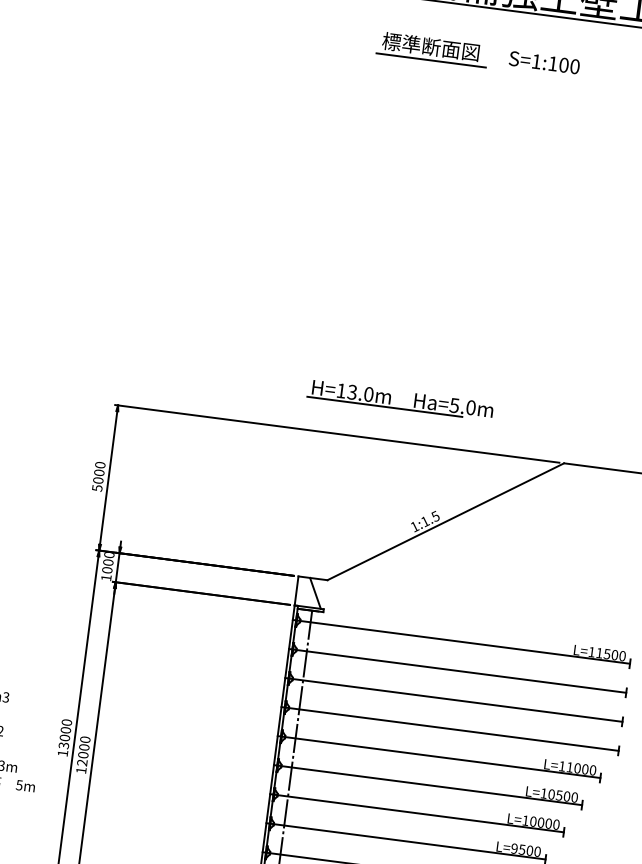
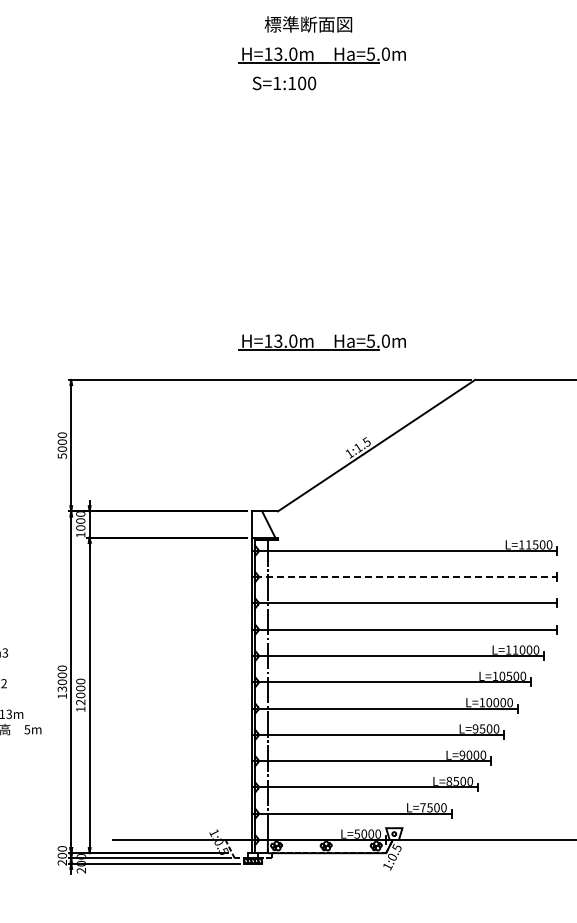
line: (430, 60) -> (309, 36), removed
text: (544, 62) -> (284, 83), moved
part: (439, 90) -> (321, 62), added
line: (459, 671) -> (406, 577), solid -> dashed

